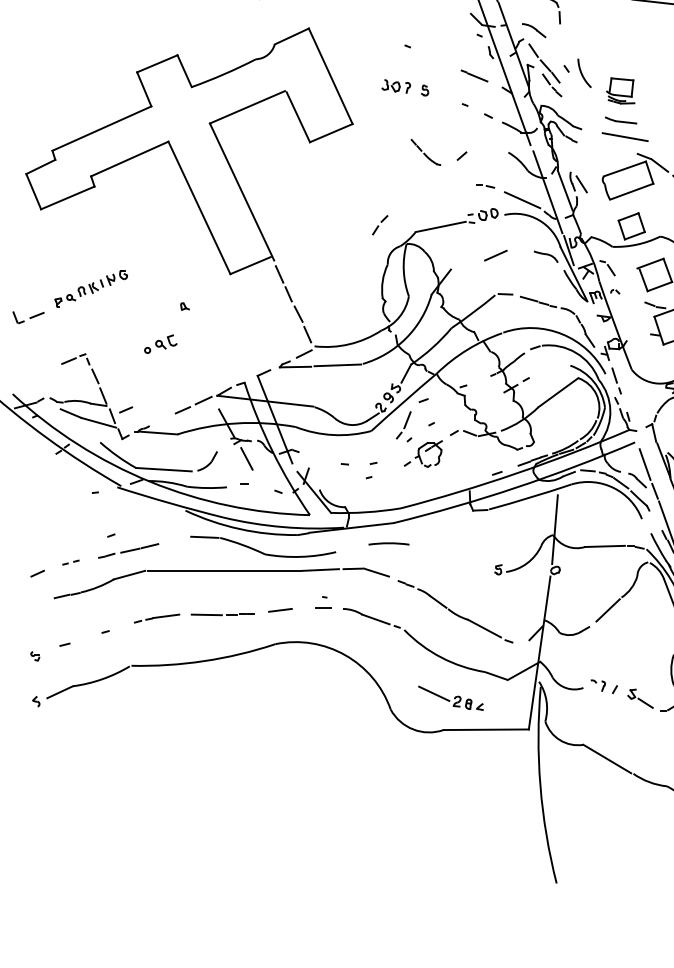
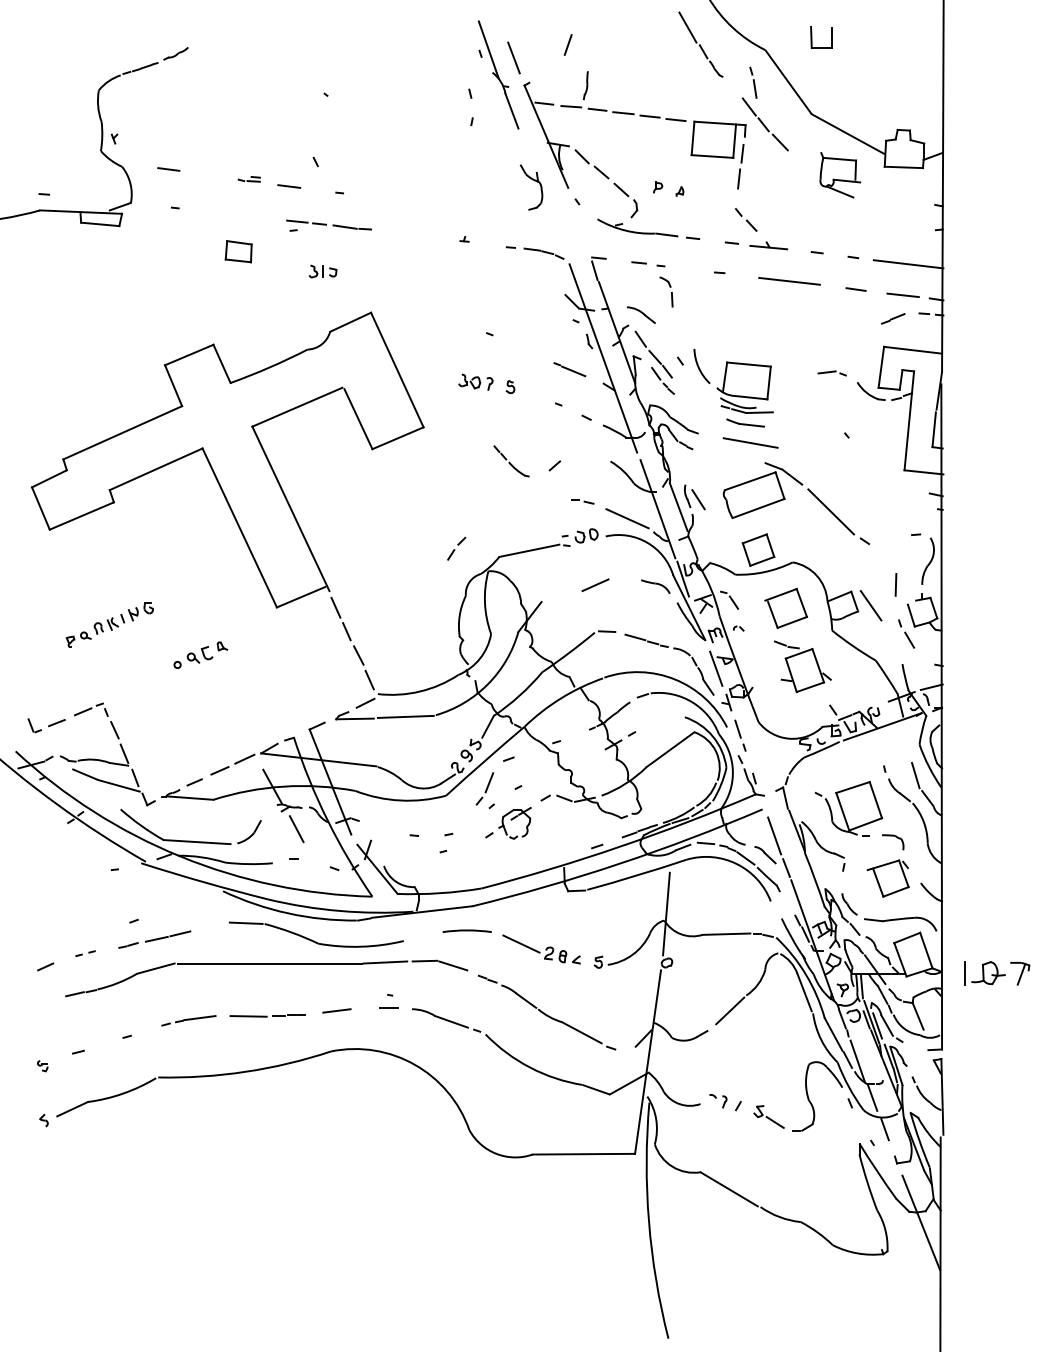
part: (620, 90) -> (744, 387), size x1.67
part: (28, 317) -> (46, 725), moved
line: (596, 325) -> (716, 668), added
part: (160, 344) -> (193, 657), moved
line: (125, 410) -> (194, 782), moved
part: (450, 698) -> (541, 949), moved

